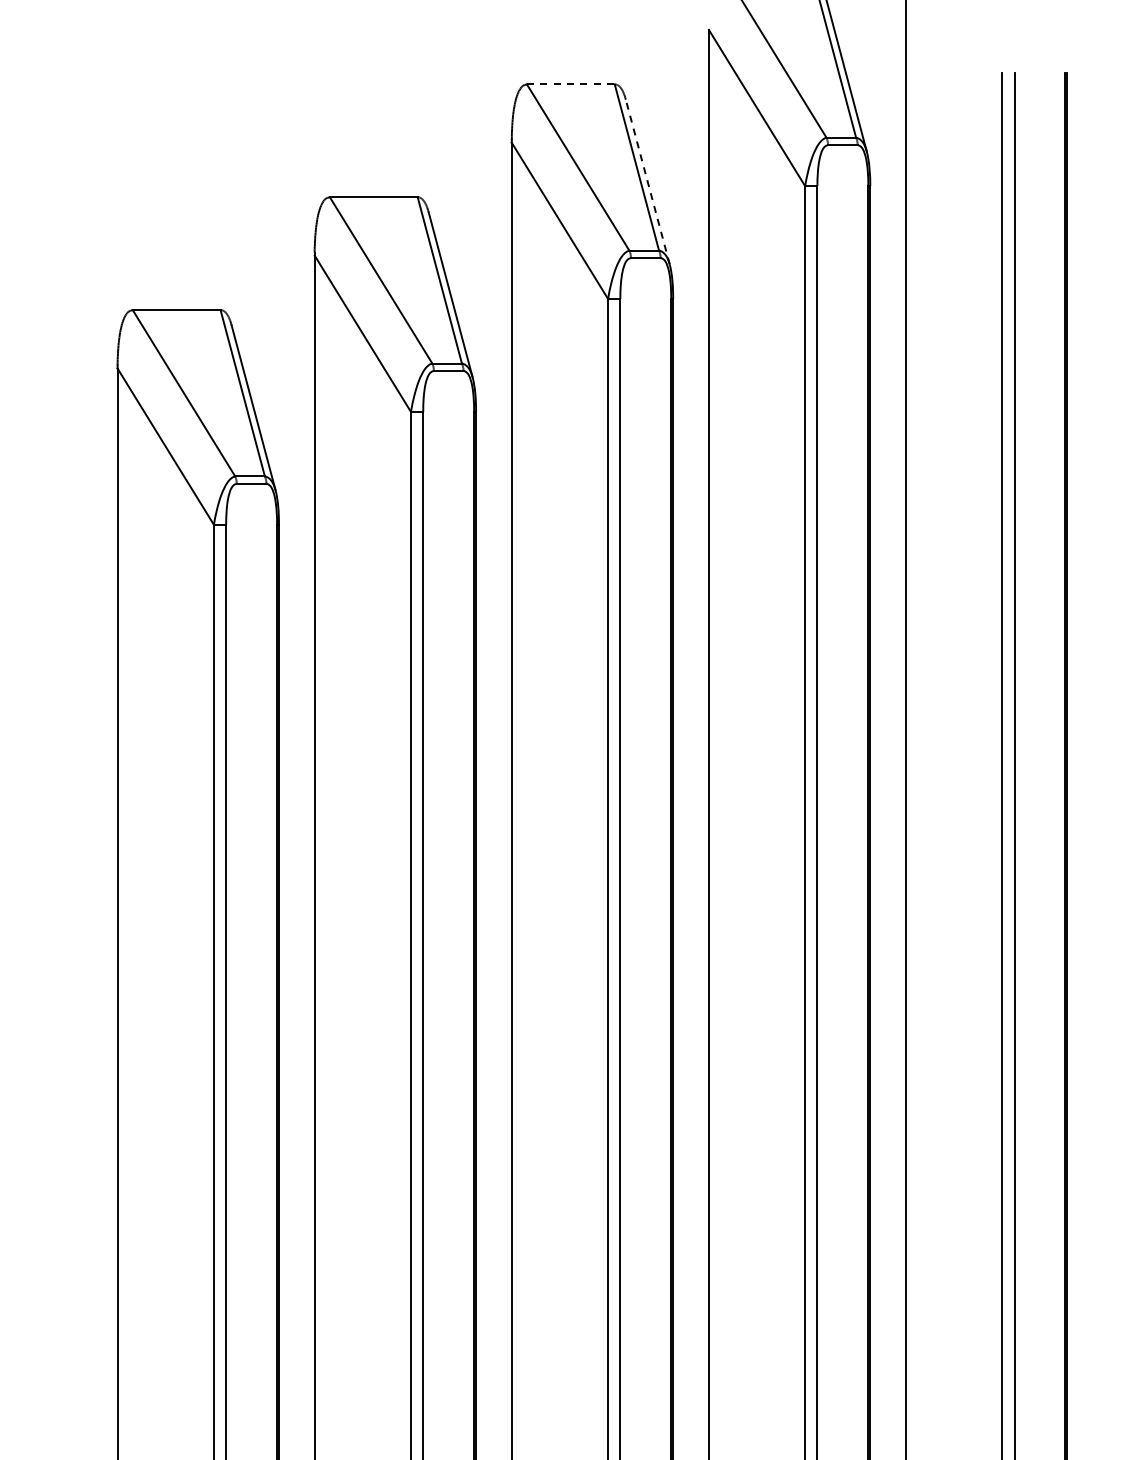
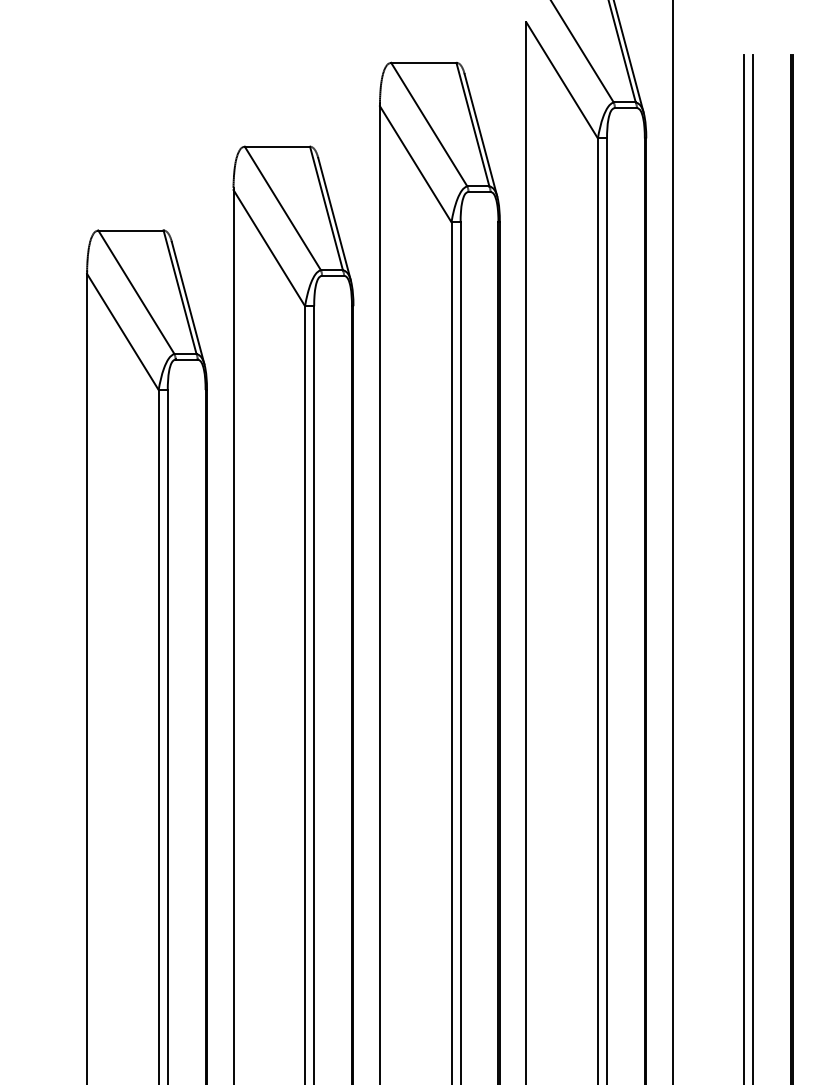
line: (570, 84) -> (423, 62), dashed -> solid
line: (647, 181) -> (480, 135), dashed -> solid

